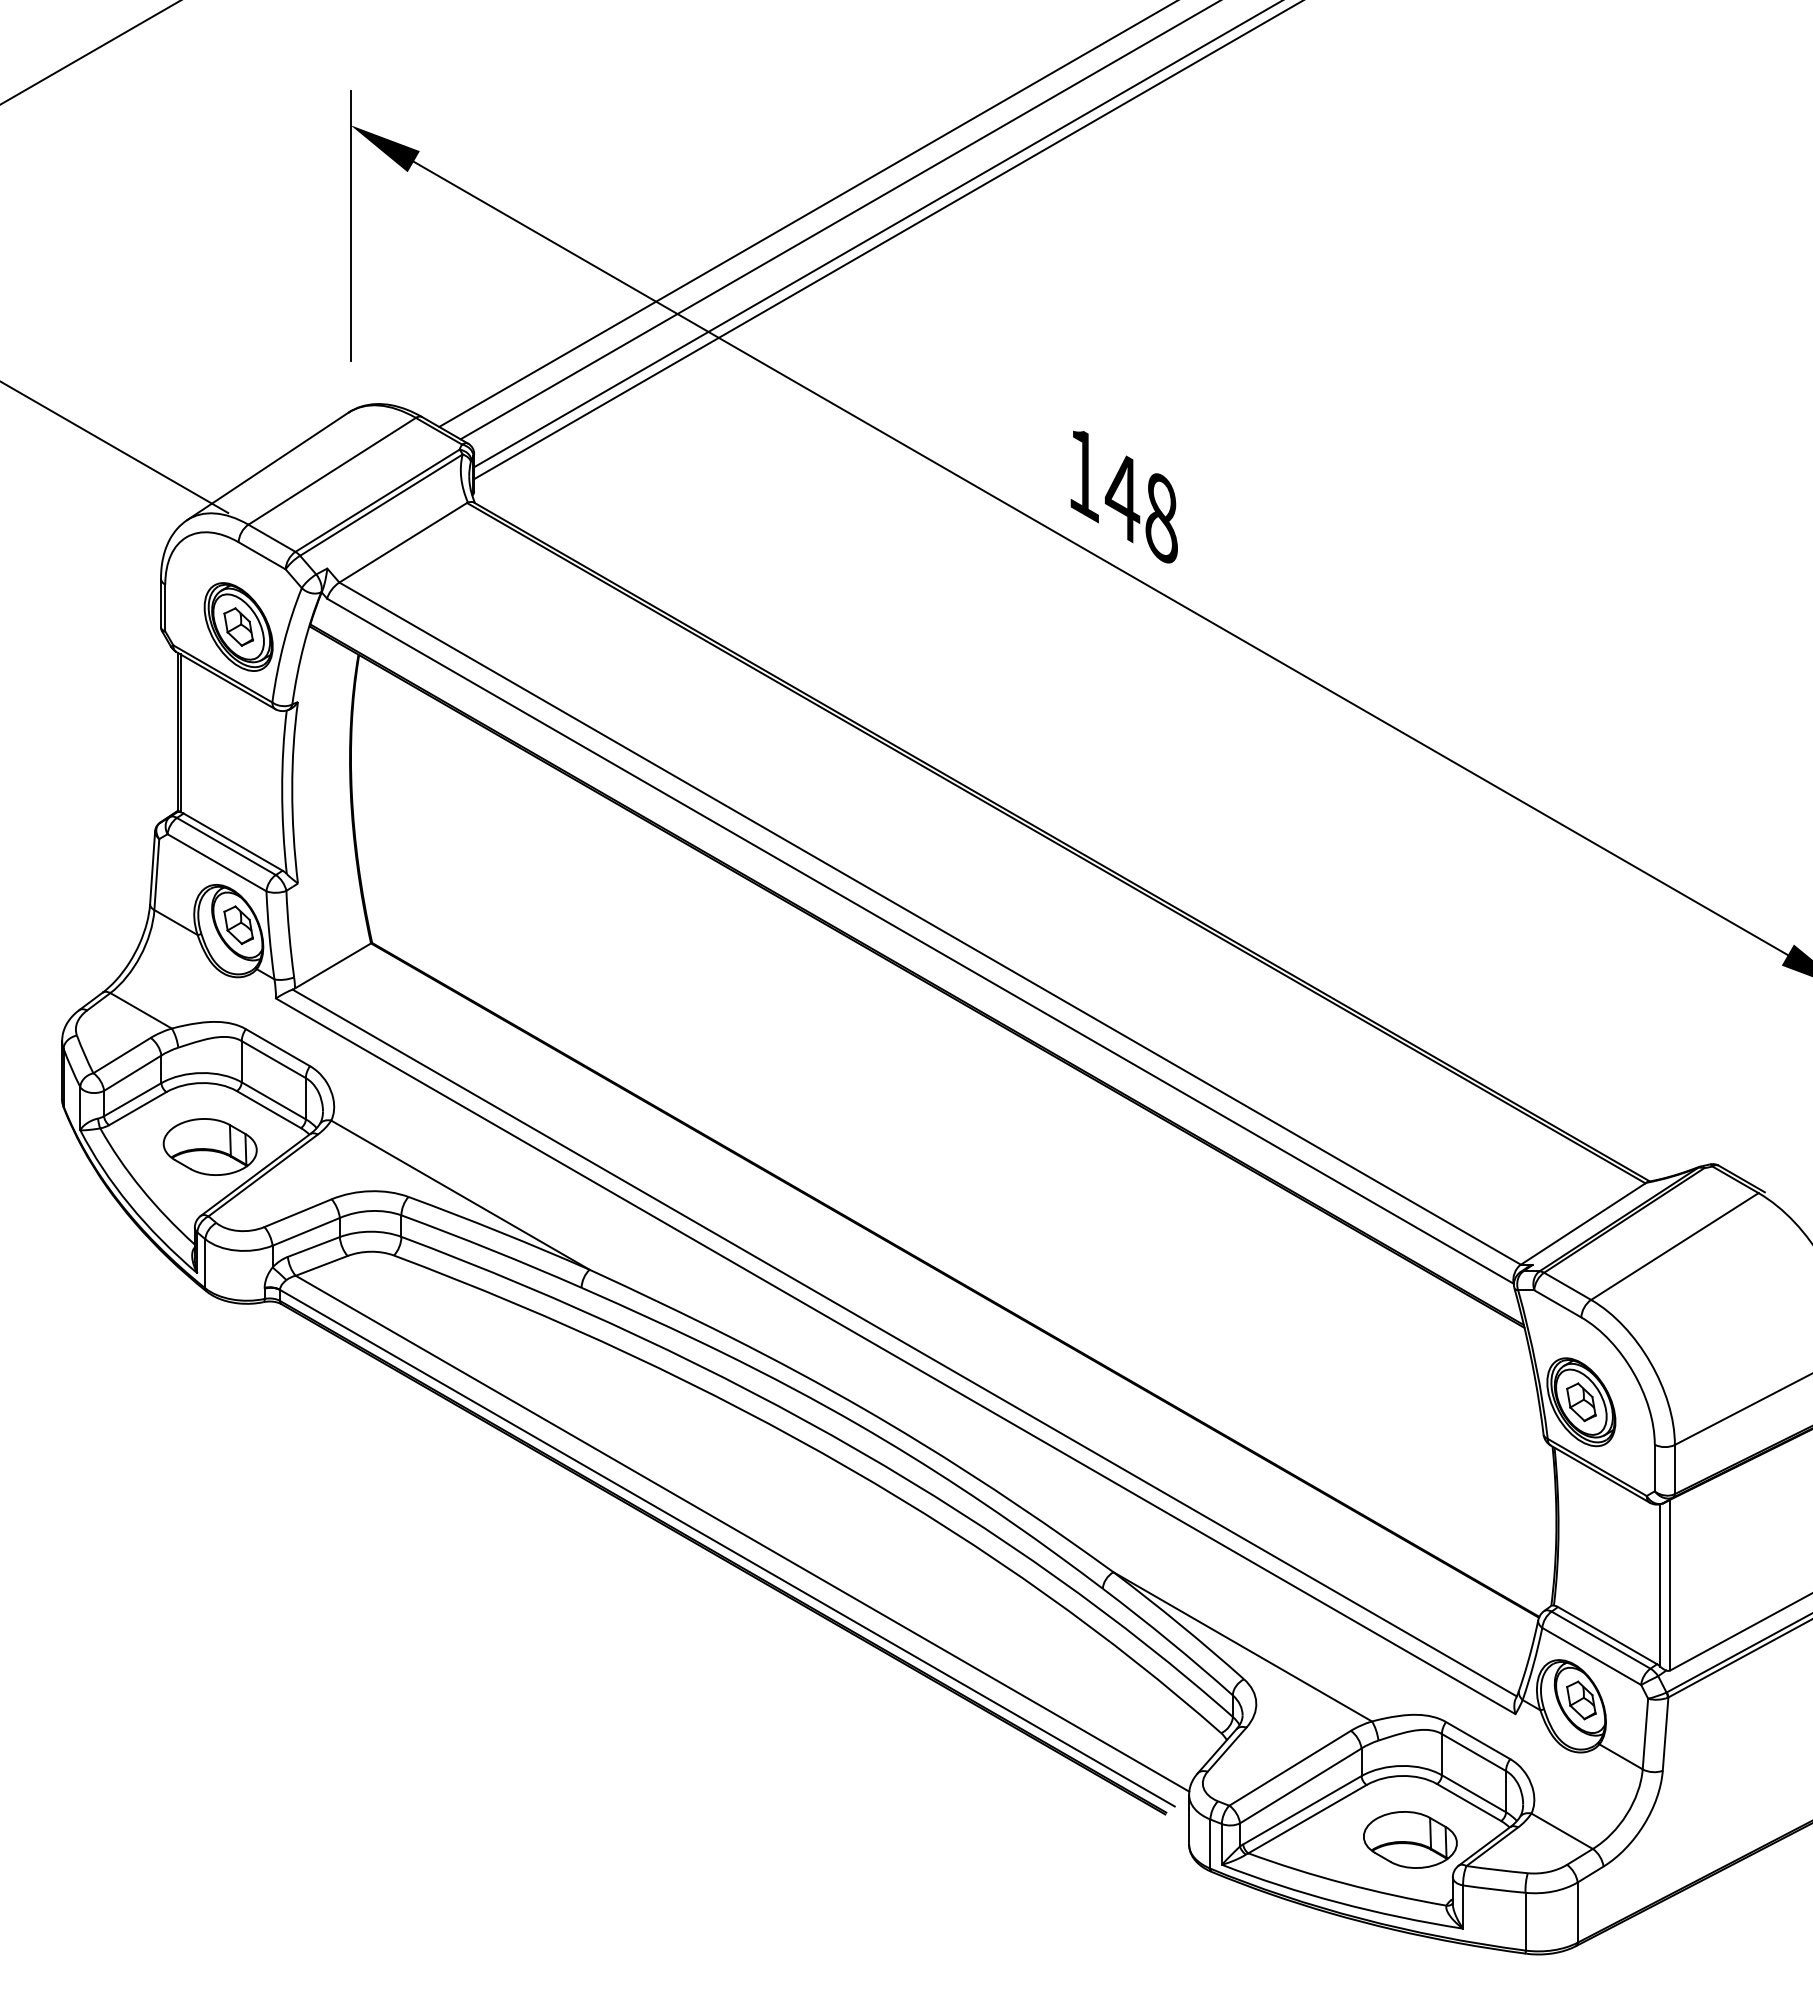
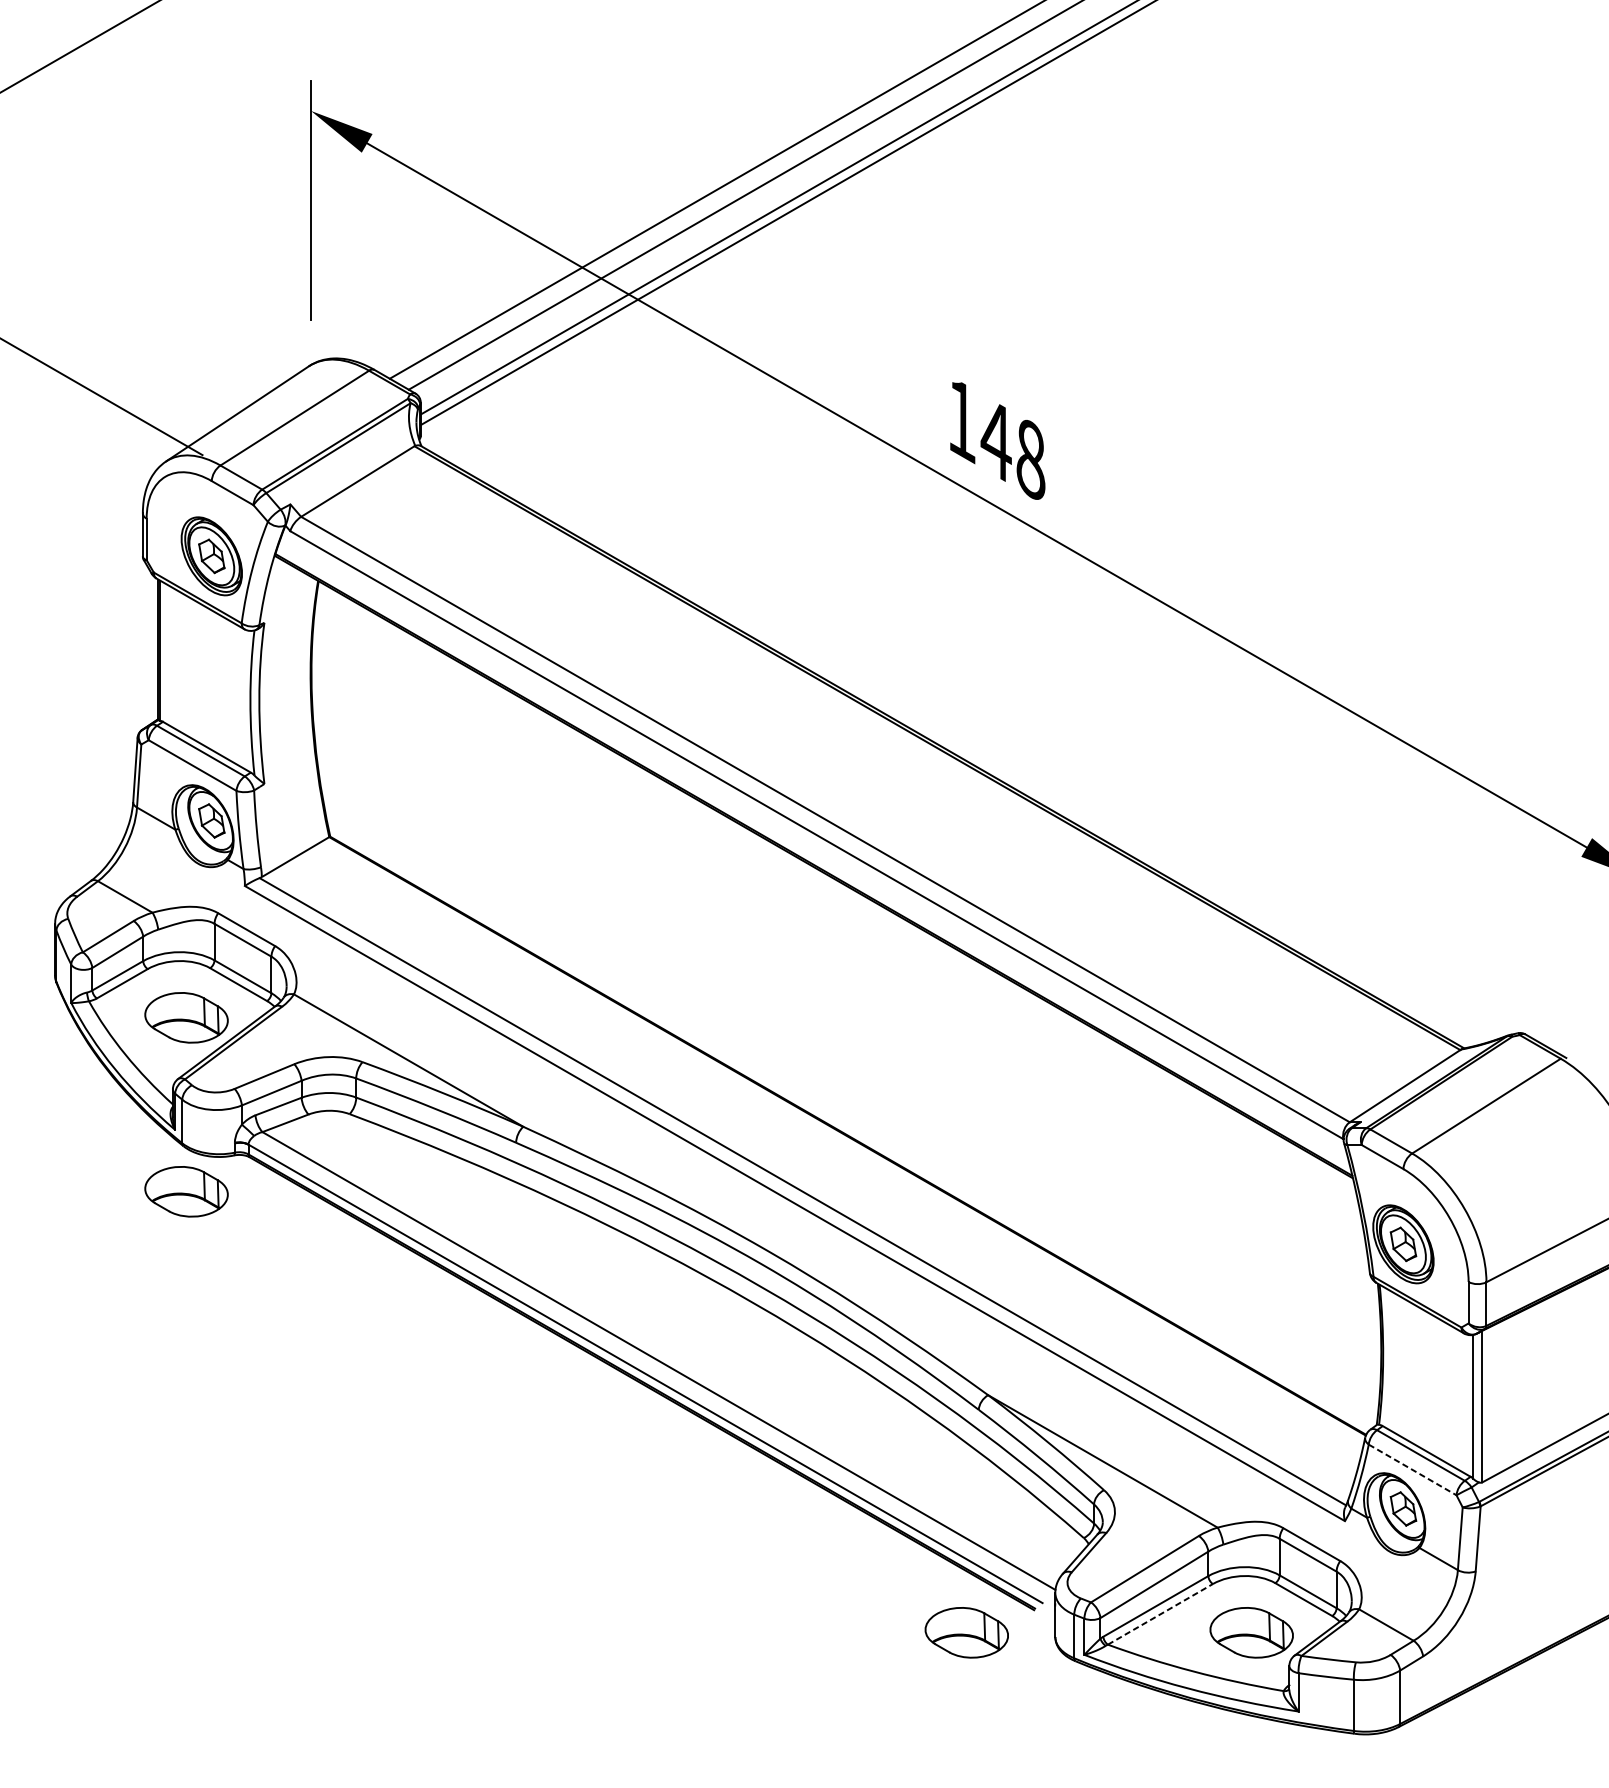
part: (209, 1342) -> (185, 1191), added
line: (1592, 1656) -> (1413, 1469), solid -> dashed
line: (1307, 1818) -> (1160, 1613), solid -> dashed
part: (1089, 1839) -> (966, 1632), added

